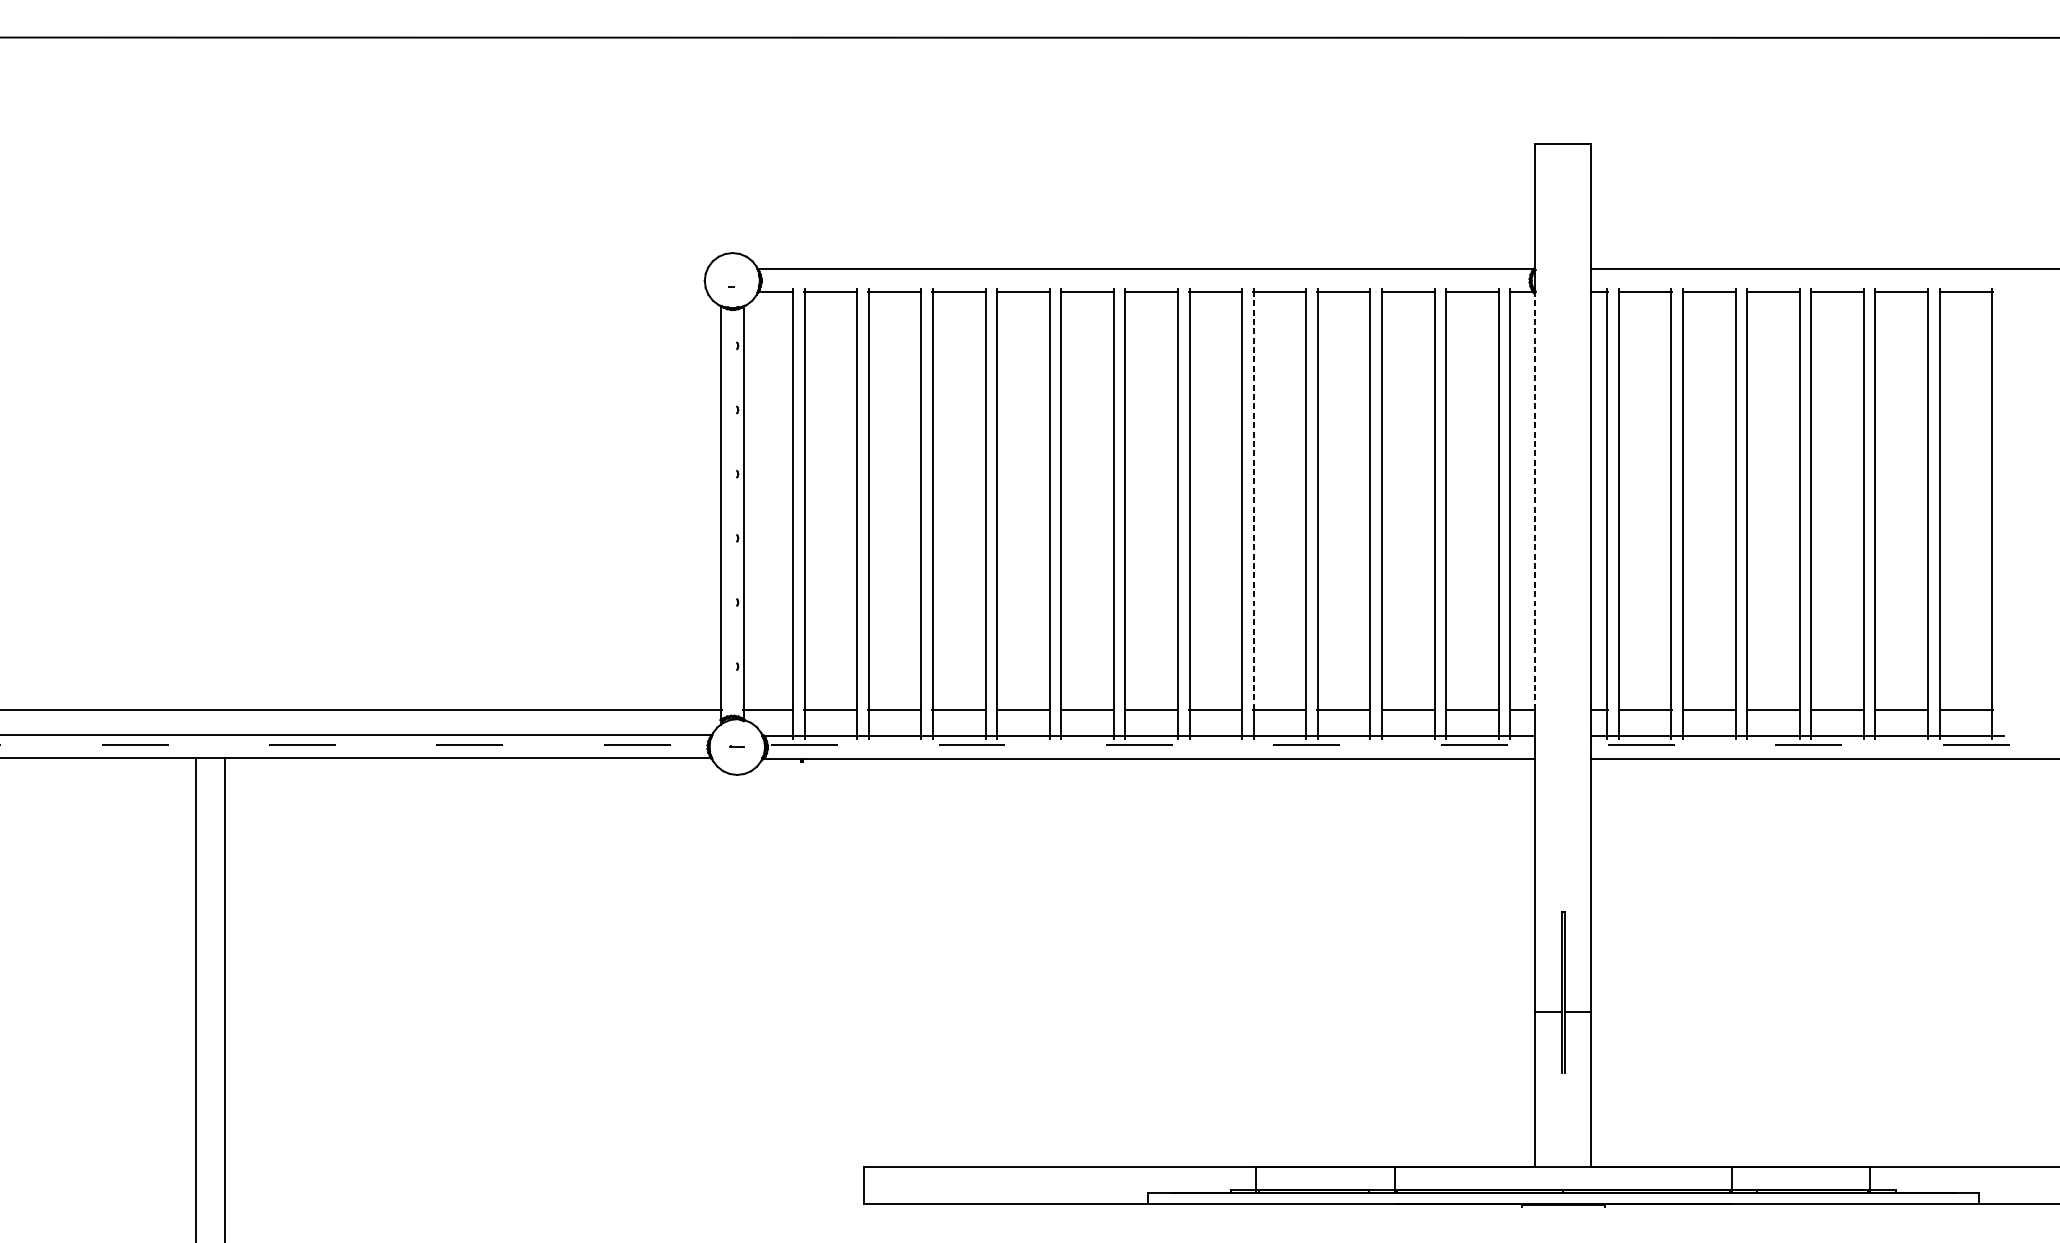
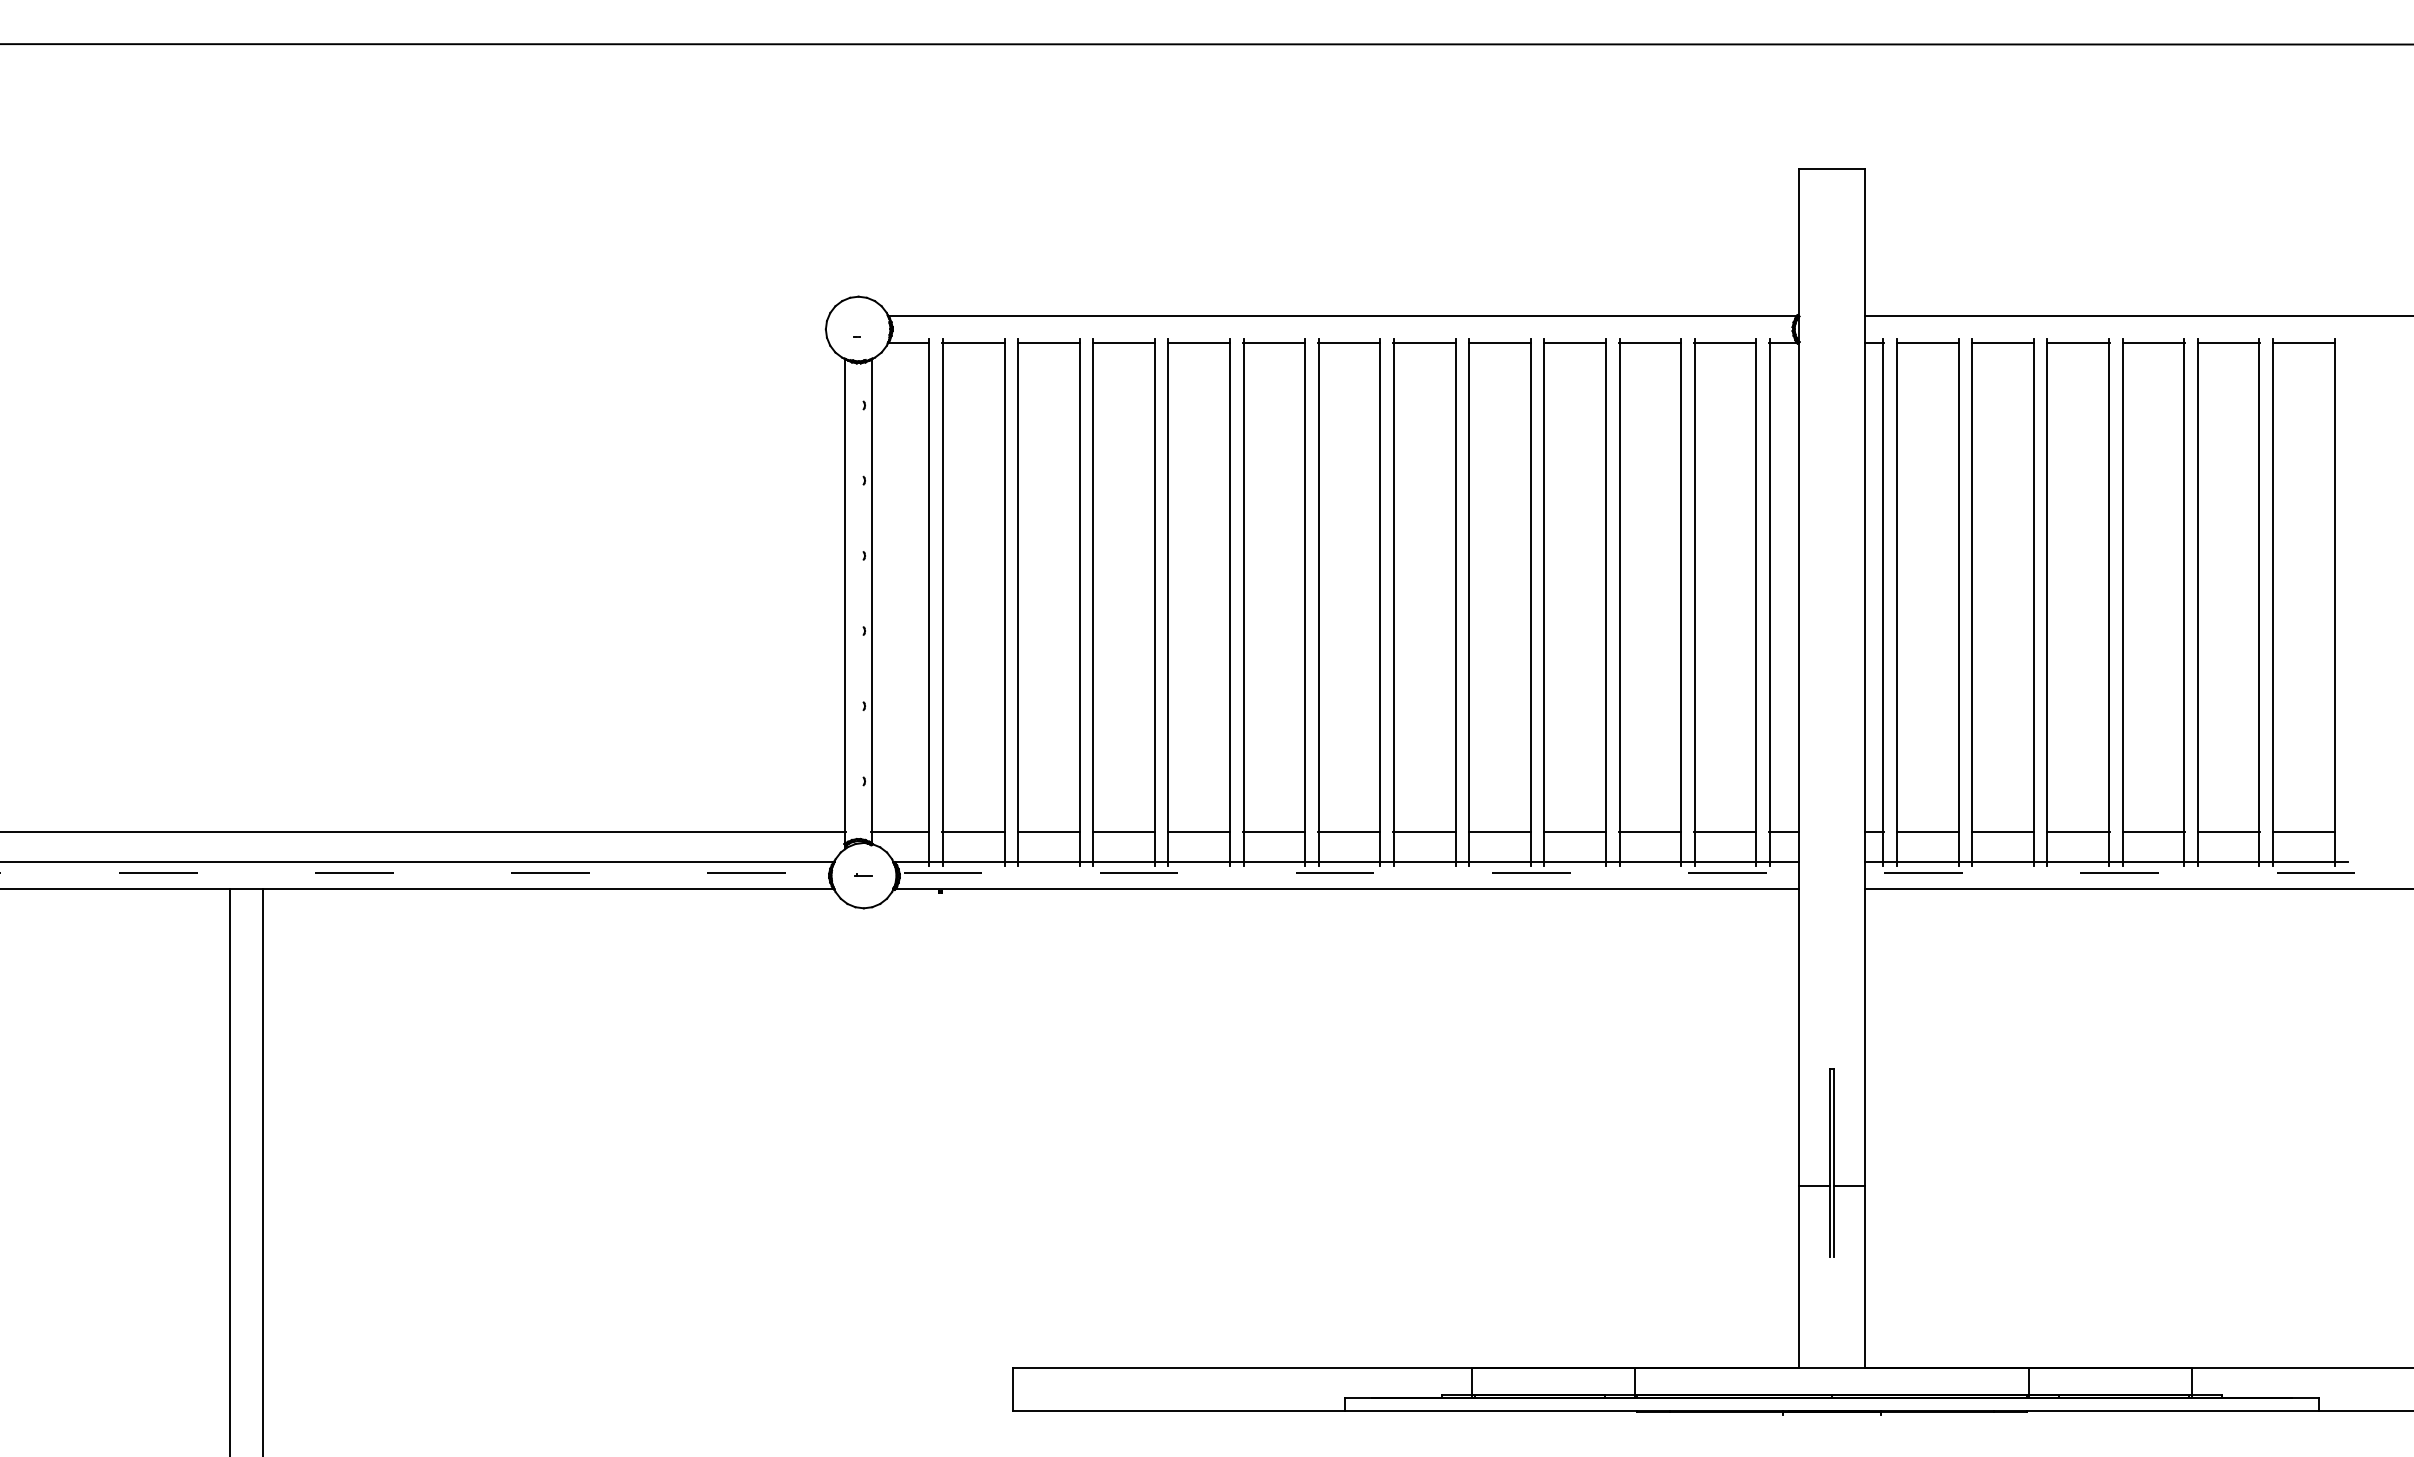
line: (1253, 500) -> (1469, 586), dashed -> solid
line: (1535, 500) -> (1799, 586), dashed -> solid

